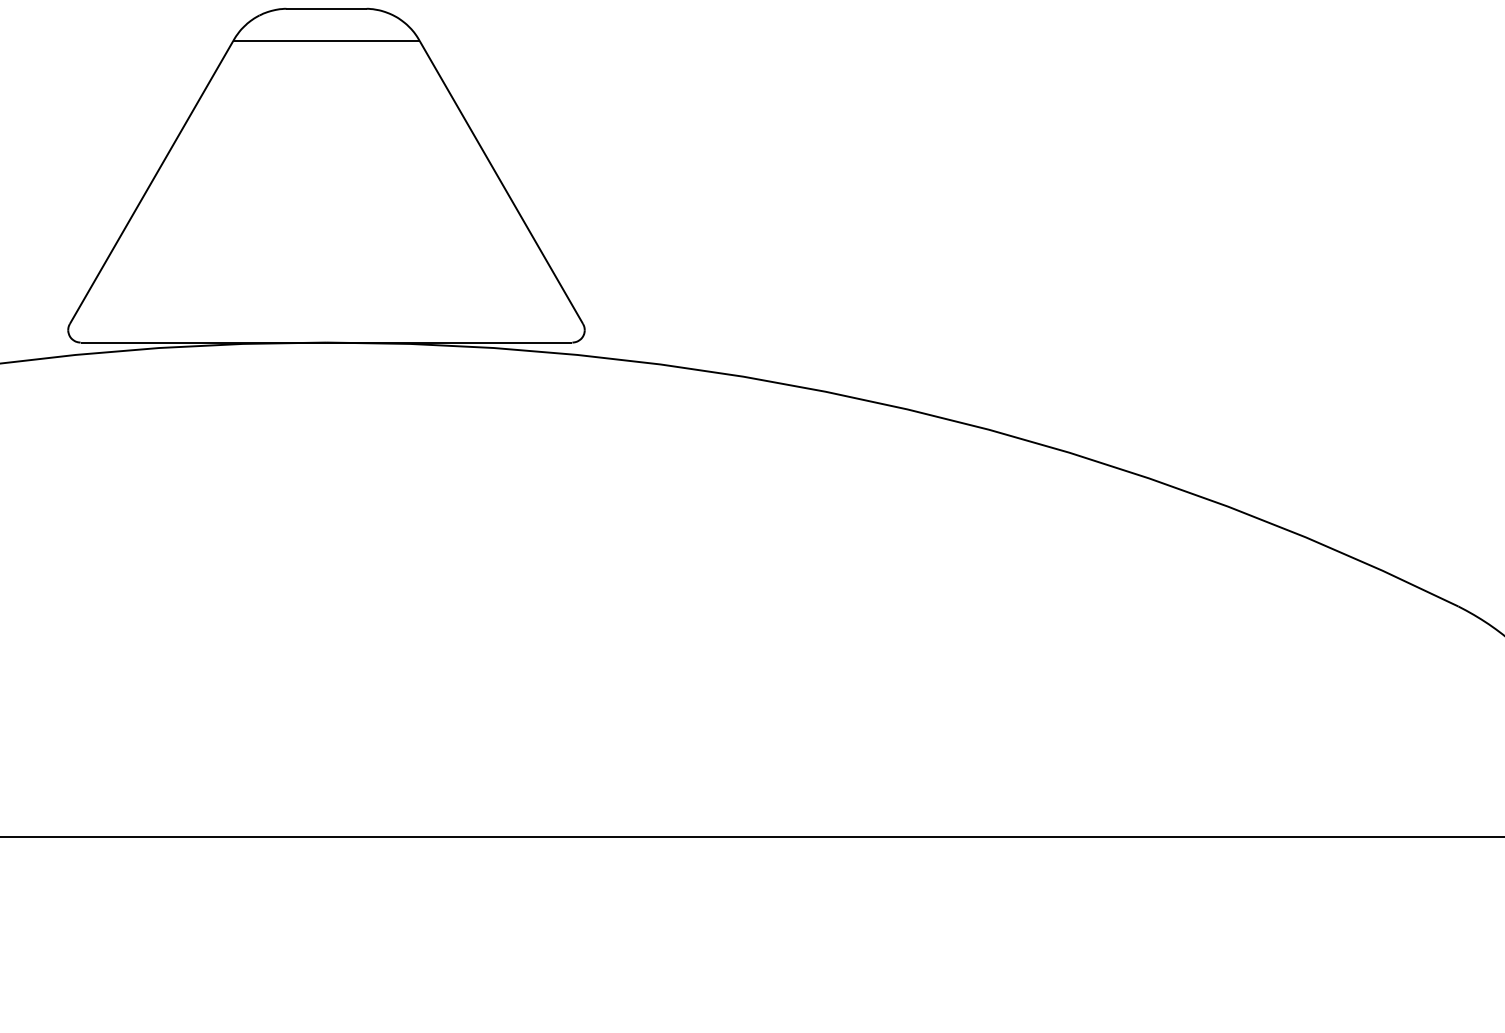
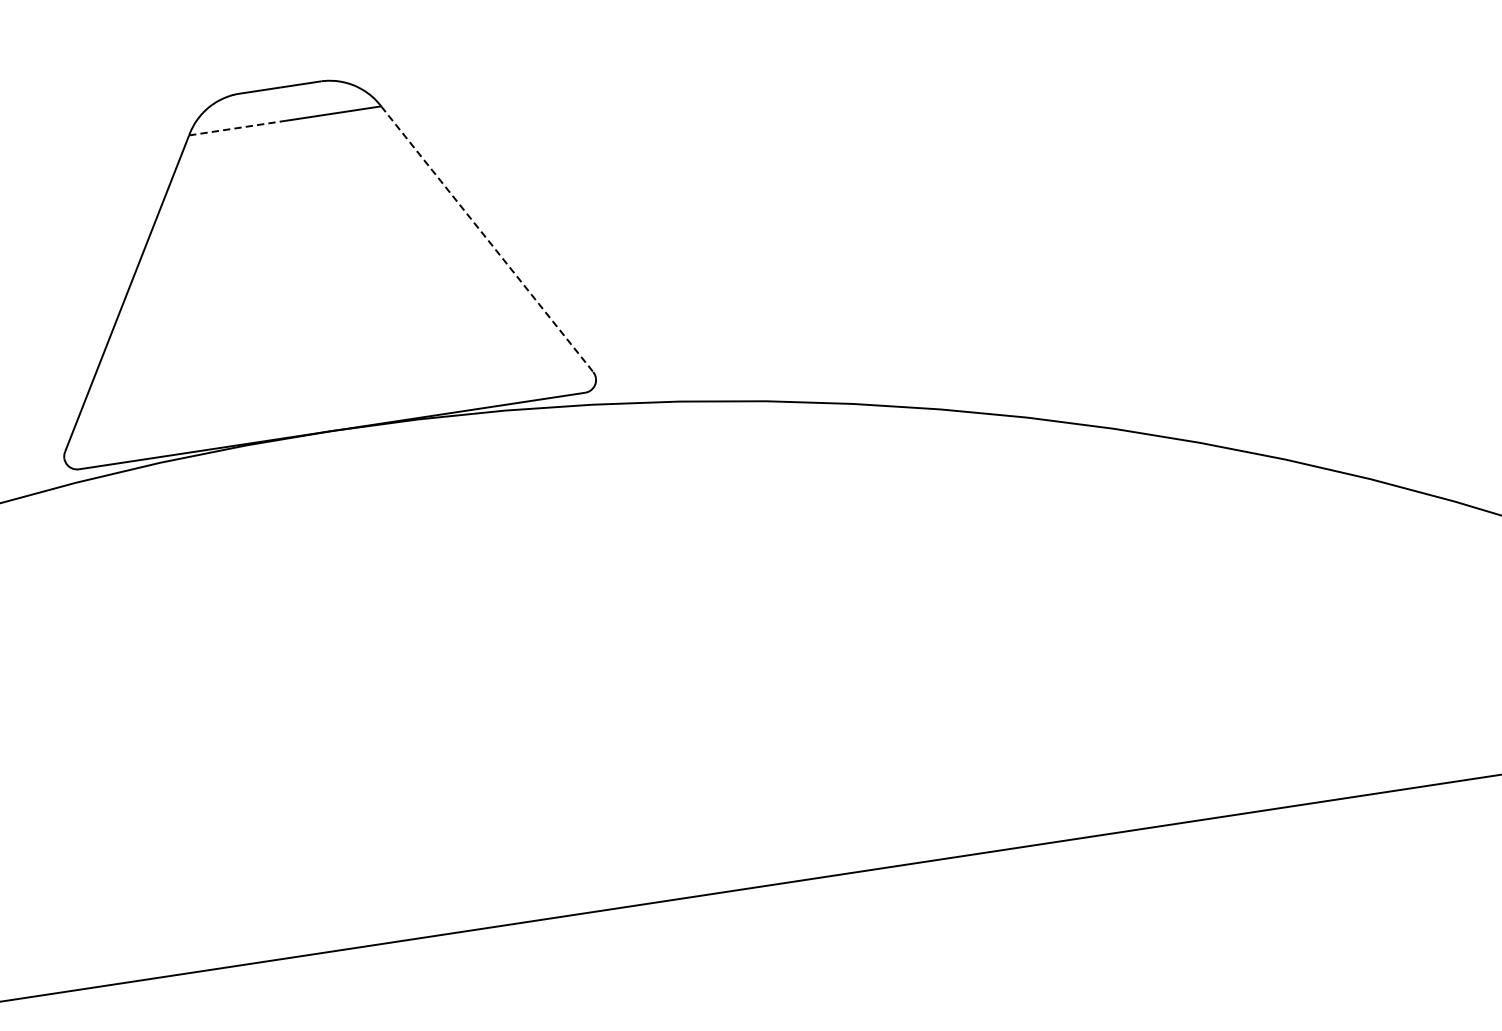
line: (279, 41) -> (236, 128), solid -> dashed
line: (501, 183) -> (487, 240), solid -> dashed

